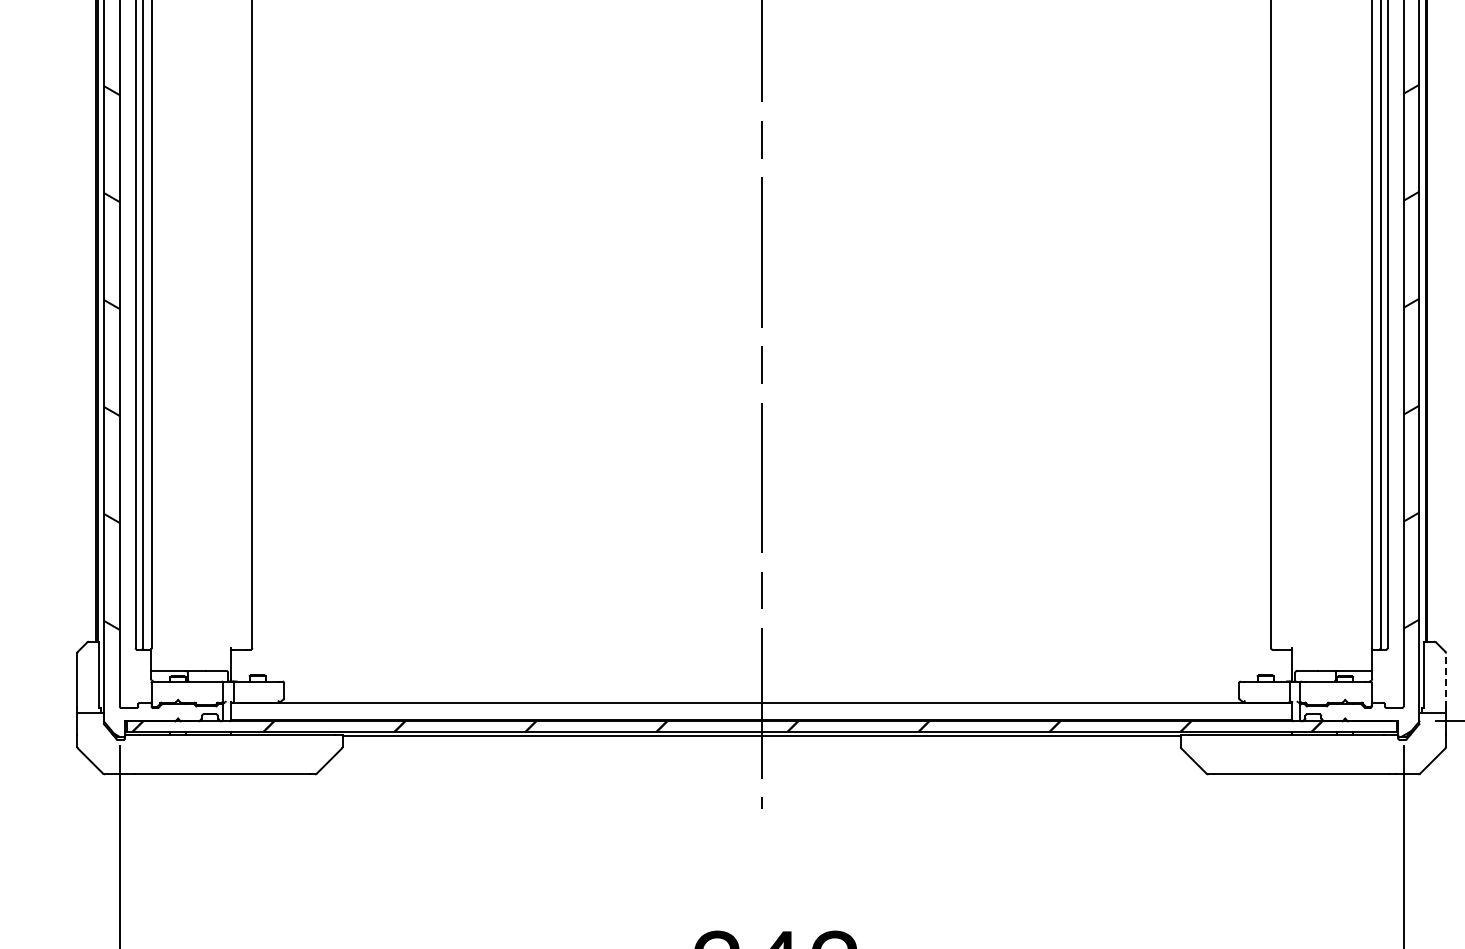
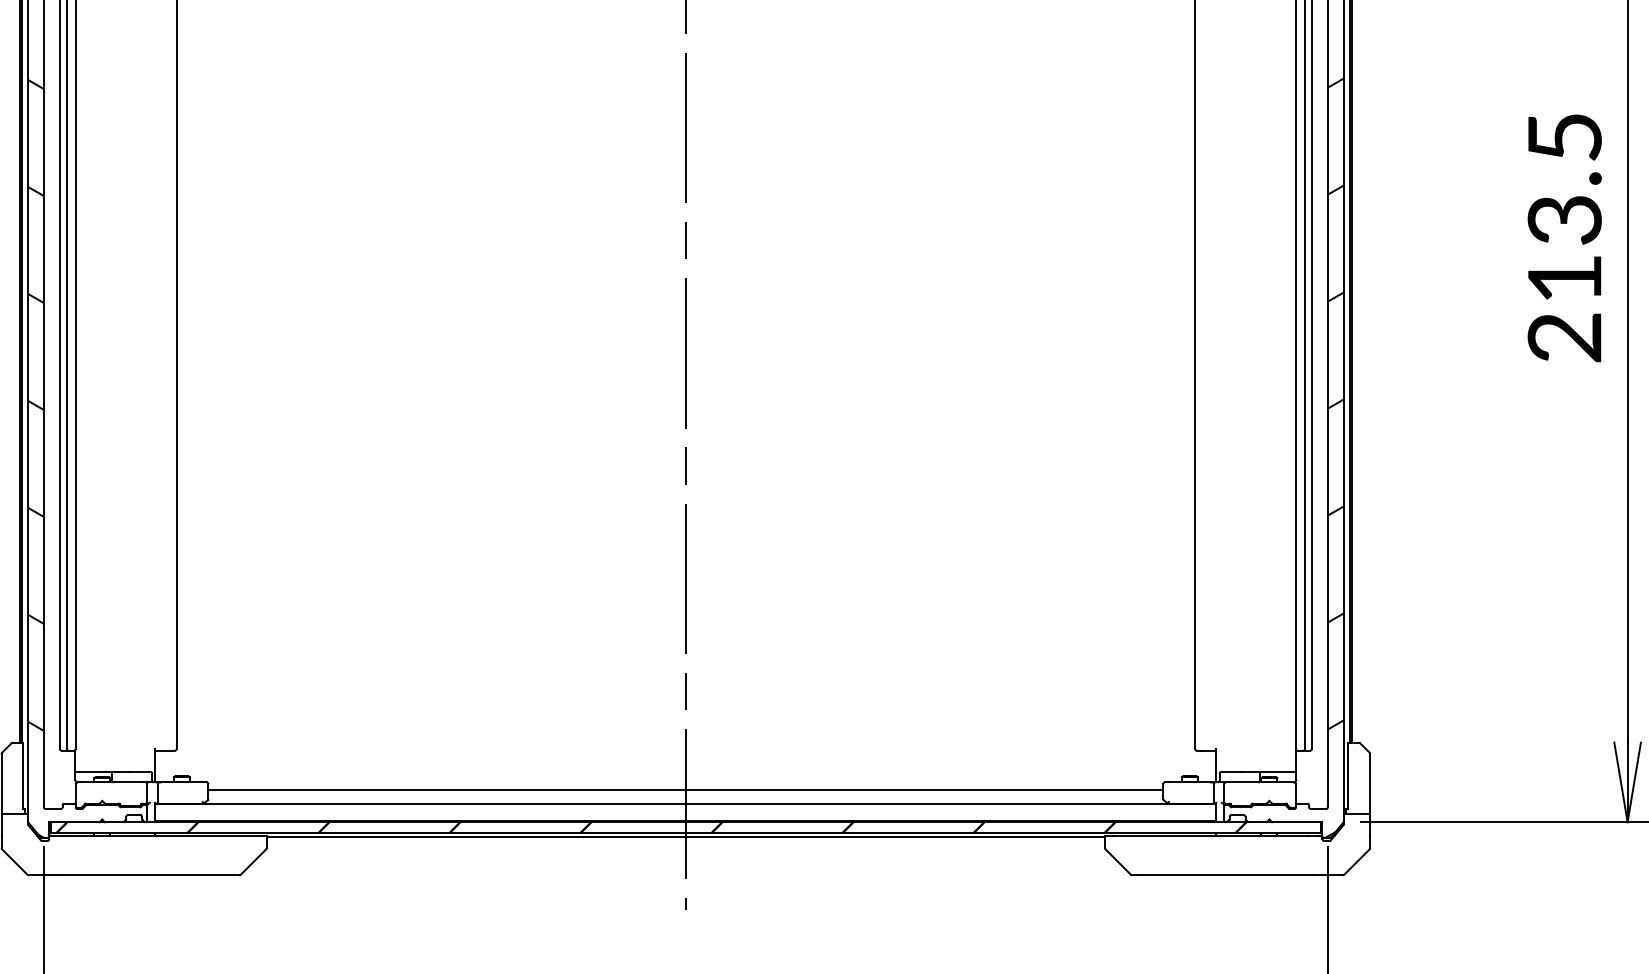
line: (1446, 680) -> (1370, 781), dashed -> solid
line: (761, 689) -> (685, 790), added

